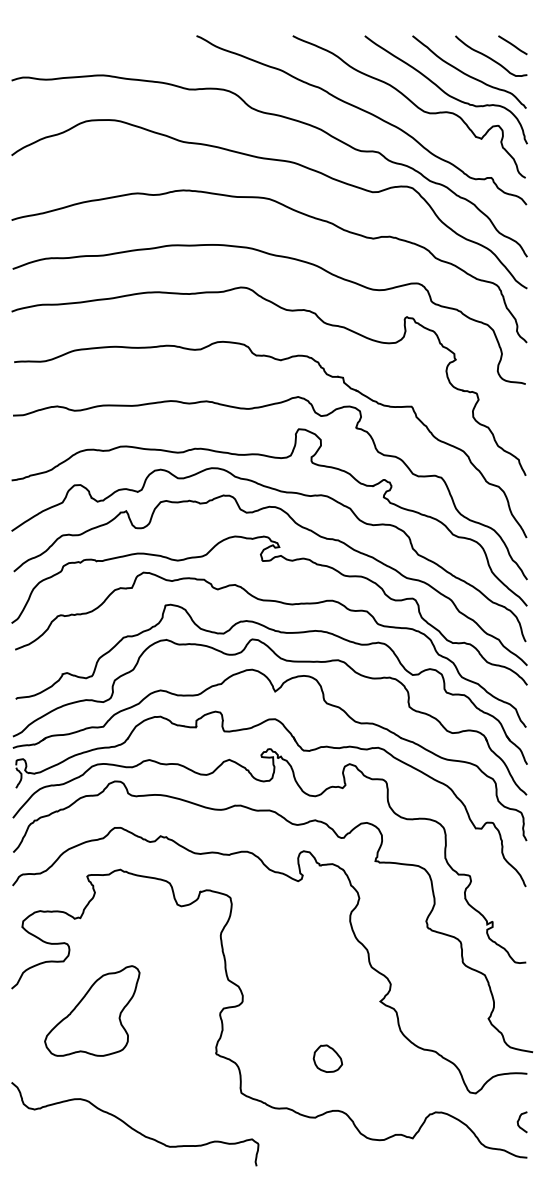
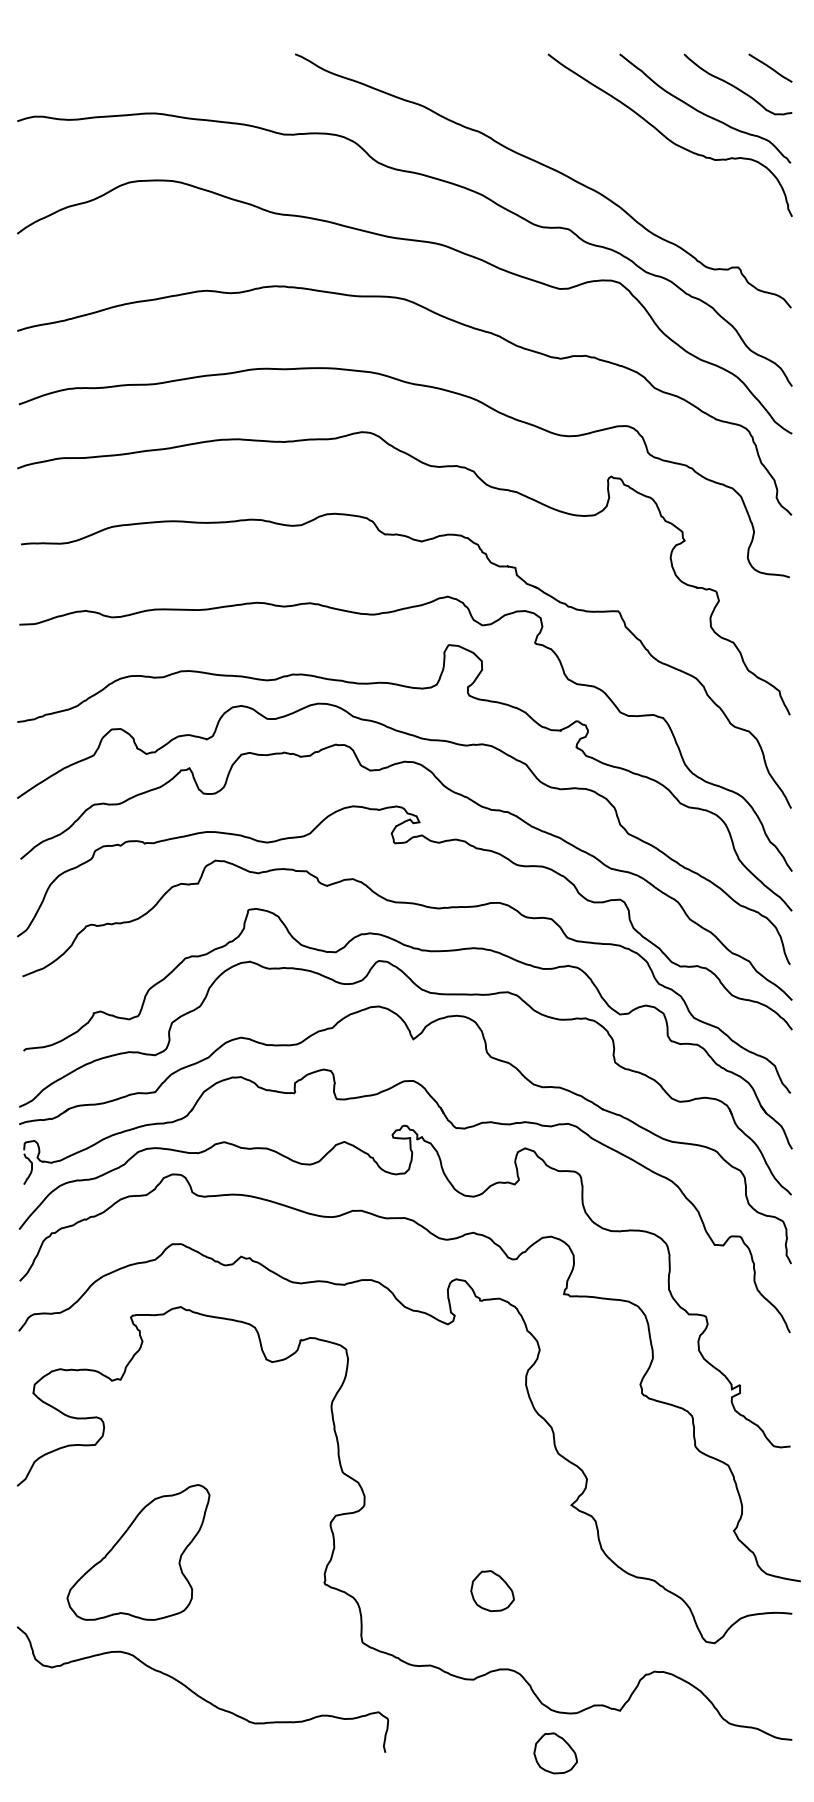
curve: (411, 103) -> (618, 155), removed
part: (92, 1010) -> (138, 1551), moved
curve: (519, 1120) -> (780, 1683), removed
part: (369, 1166) -> (555, 1753), added

